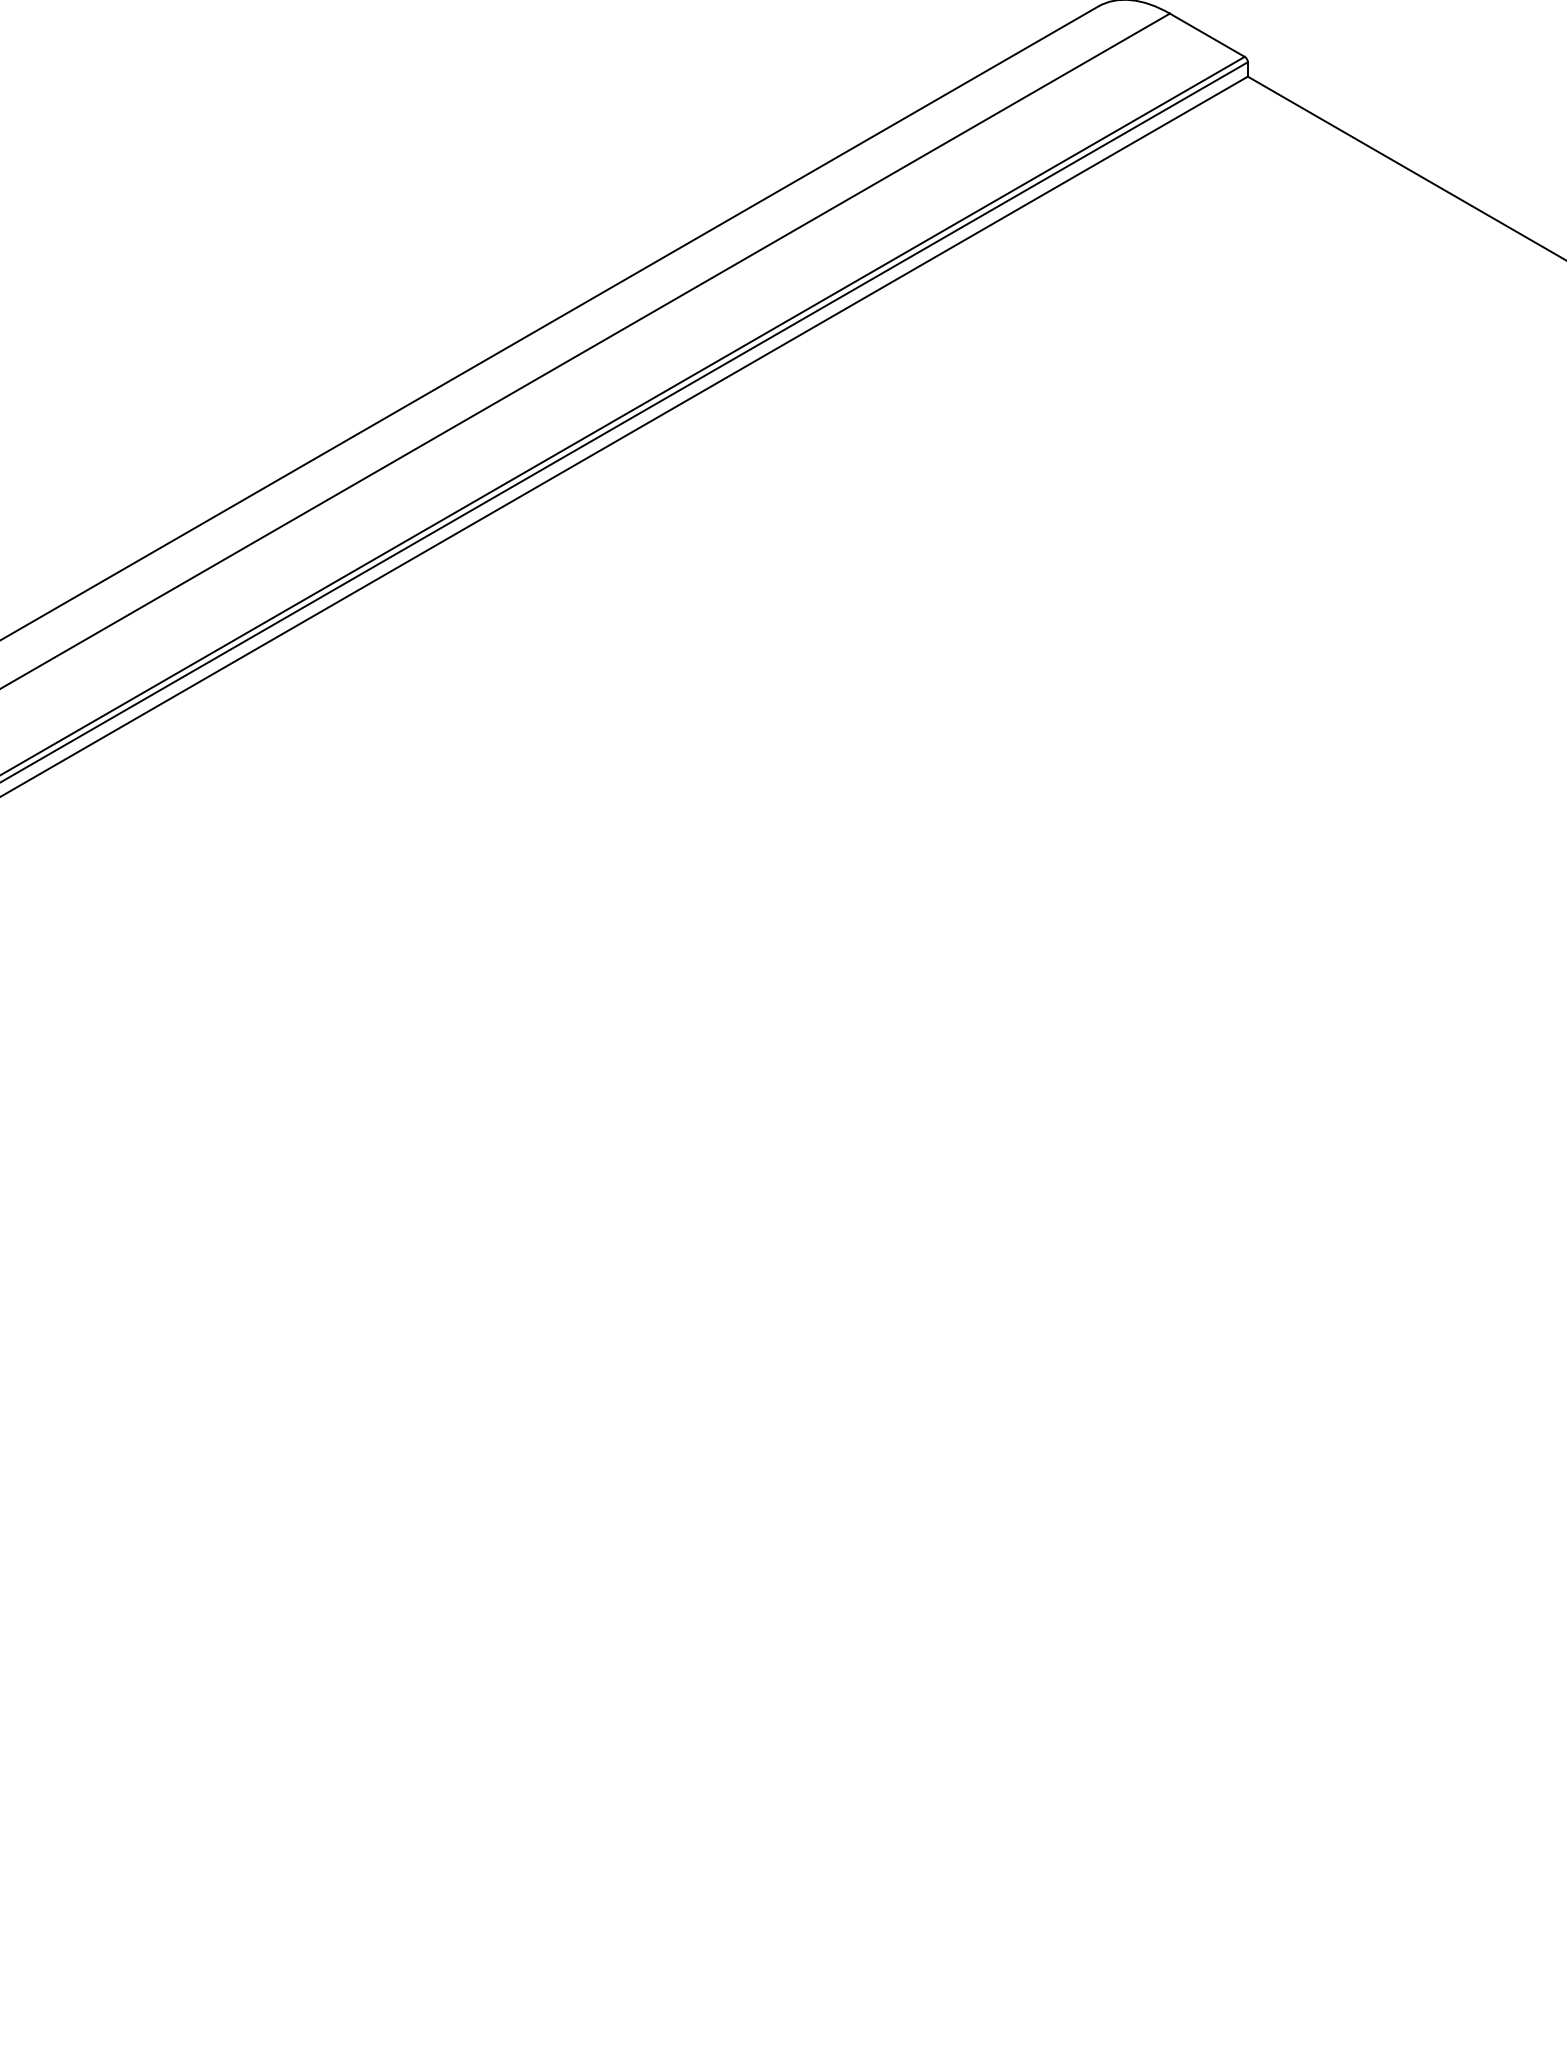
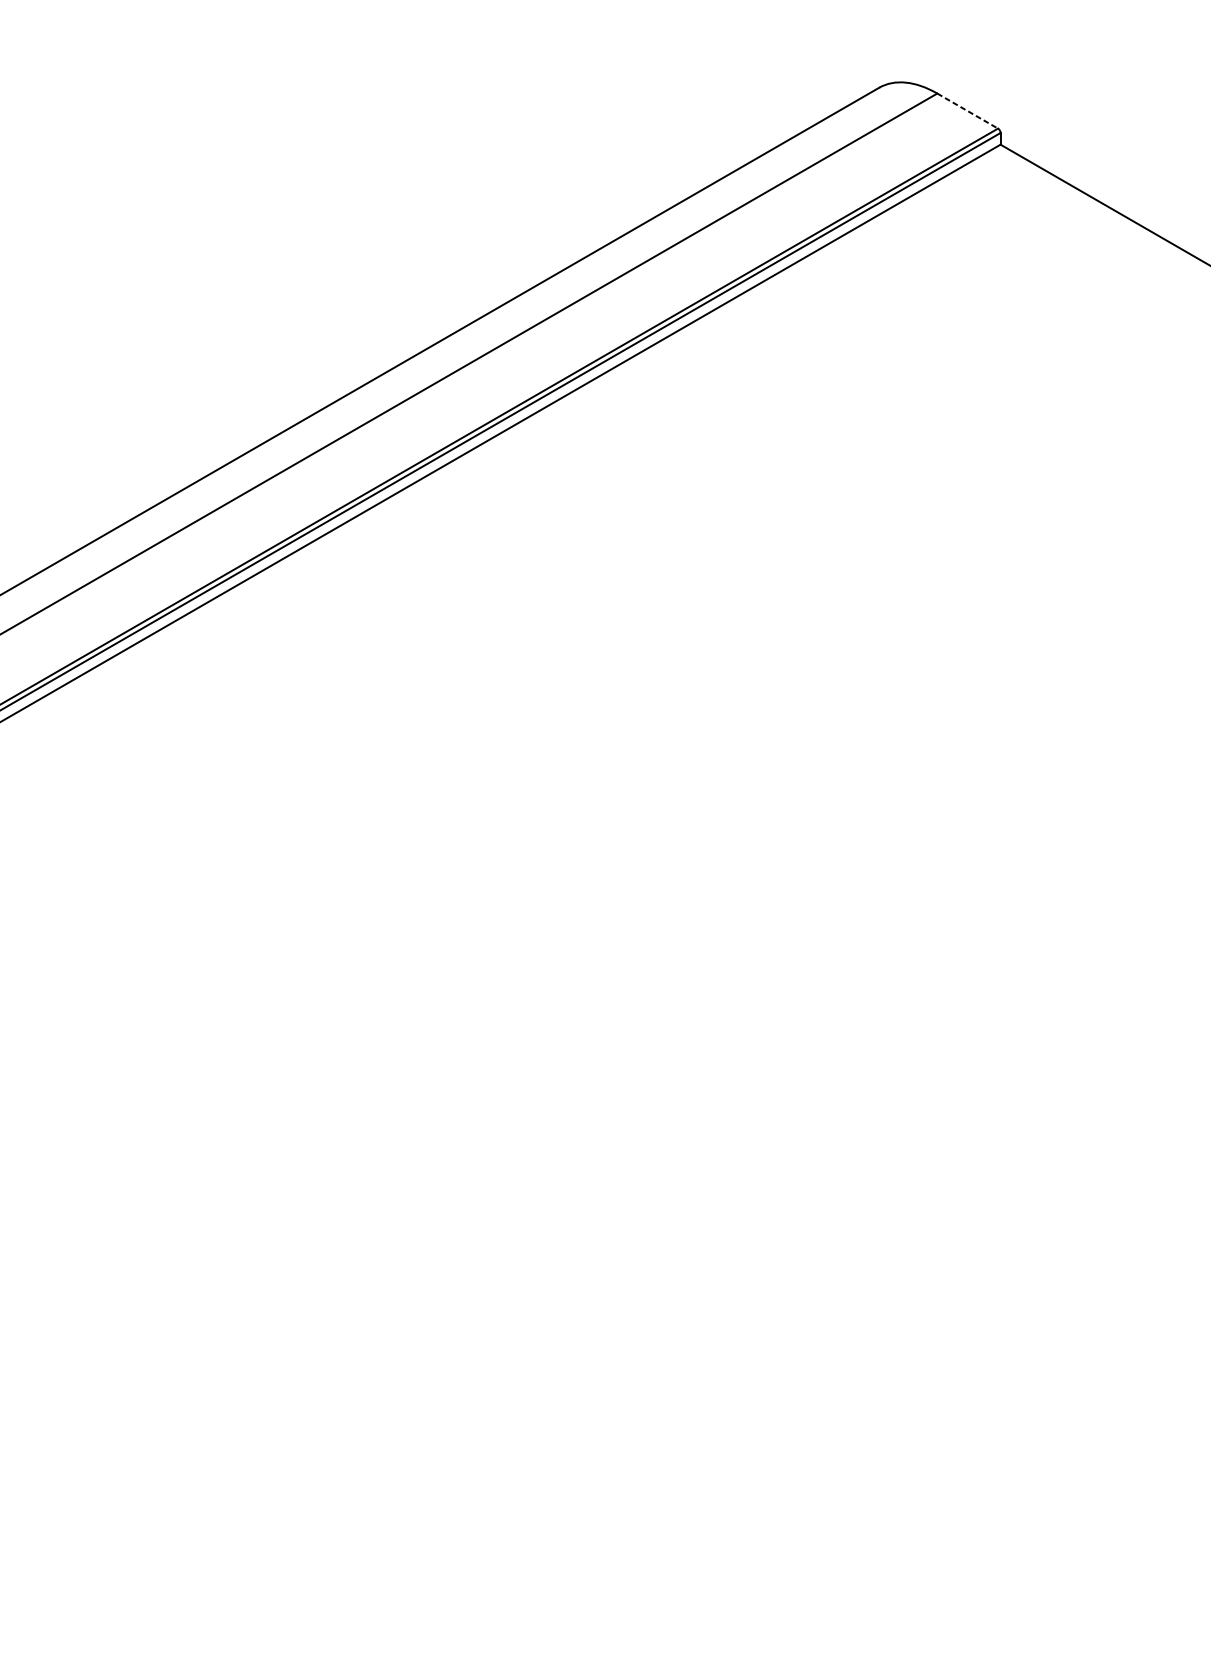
line: (1207, 35) -> (967, 111), solid -> dashed

